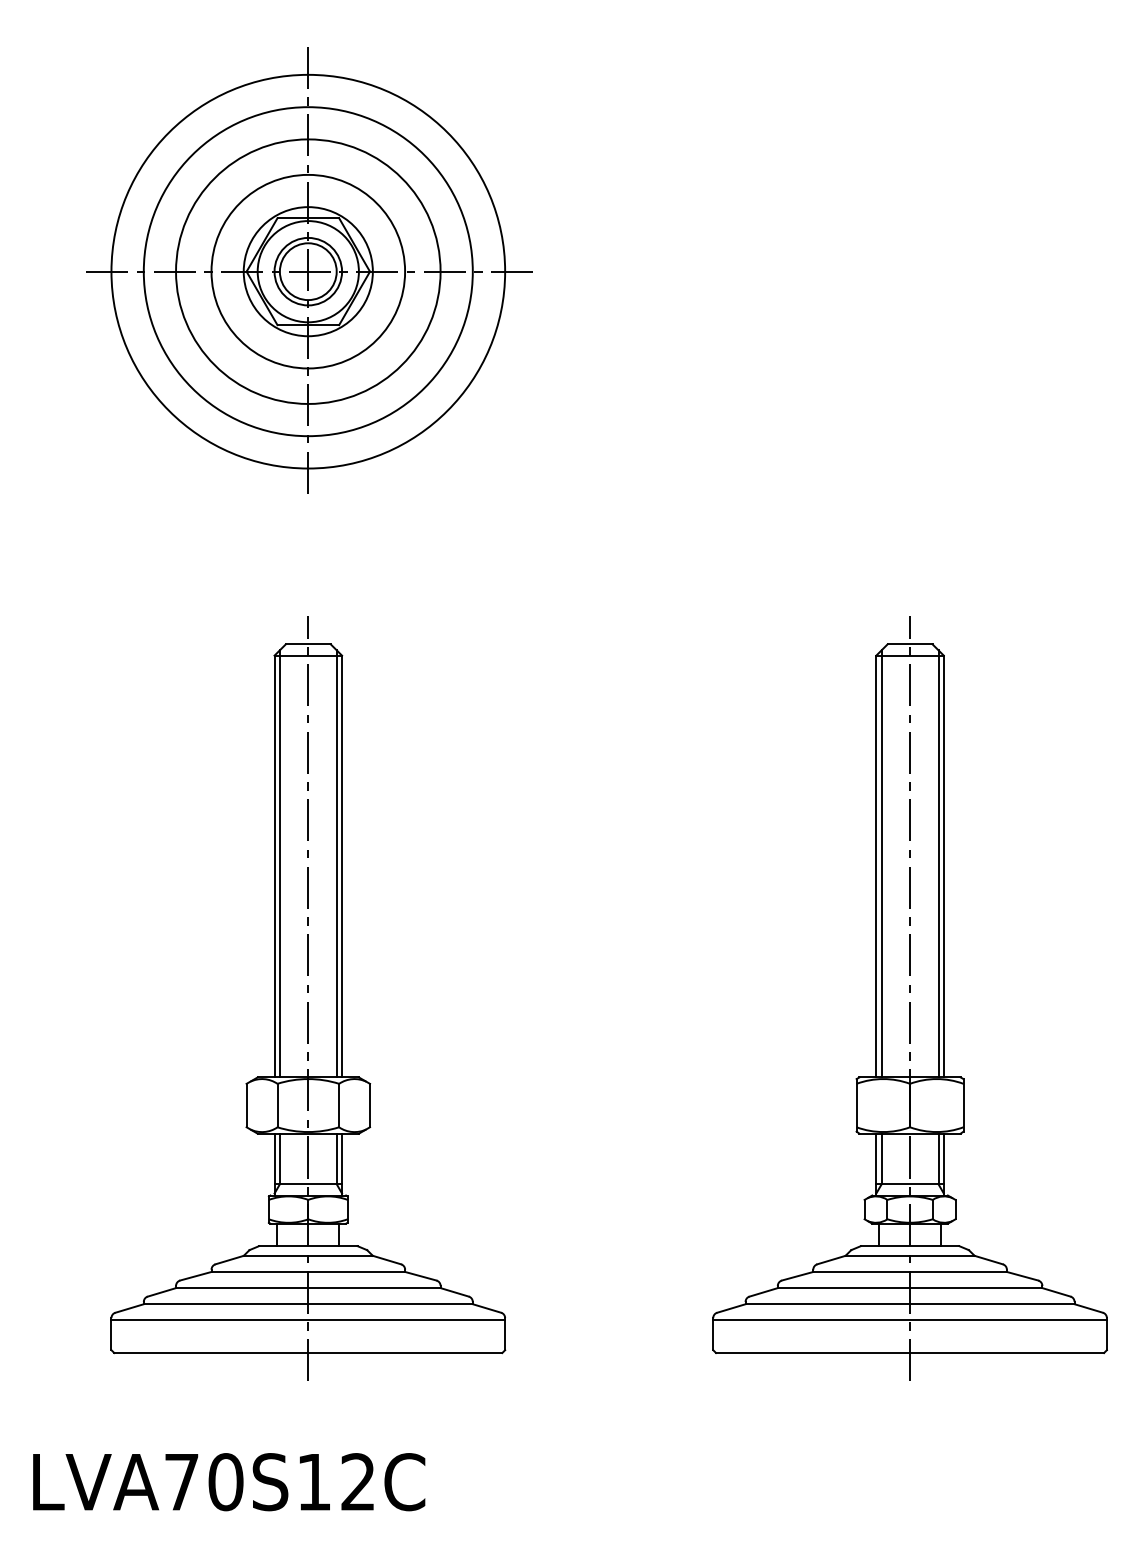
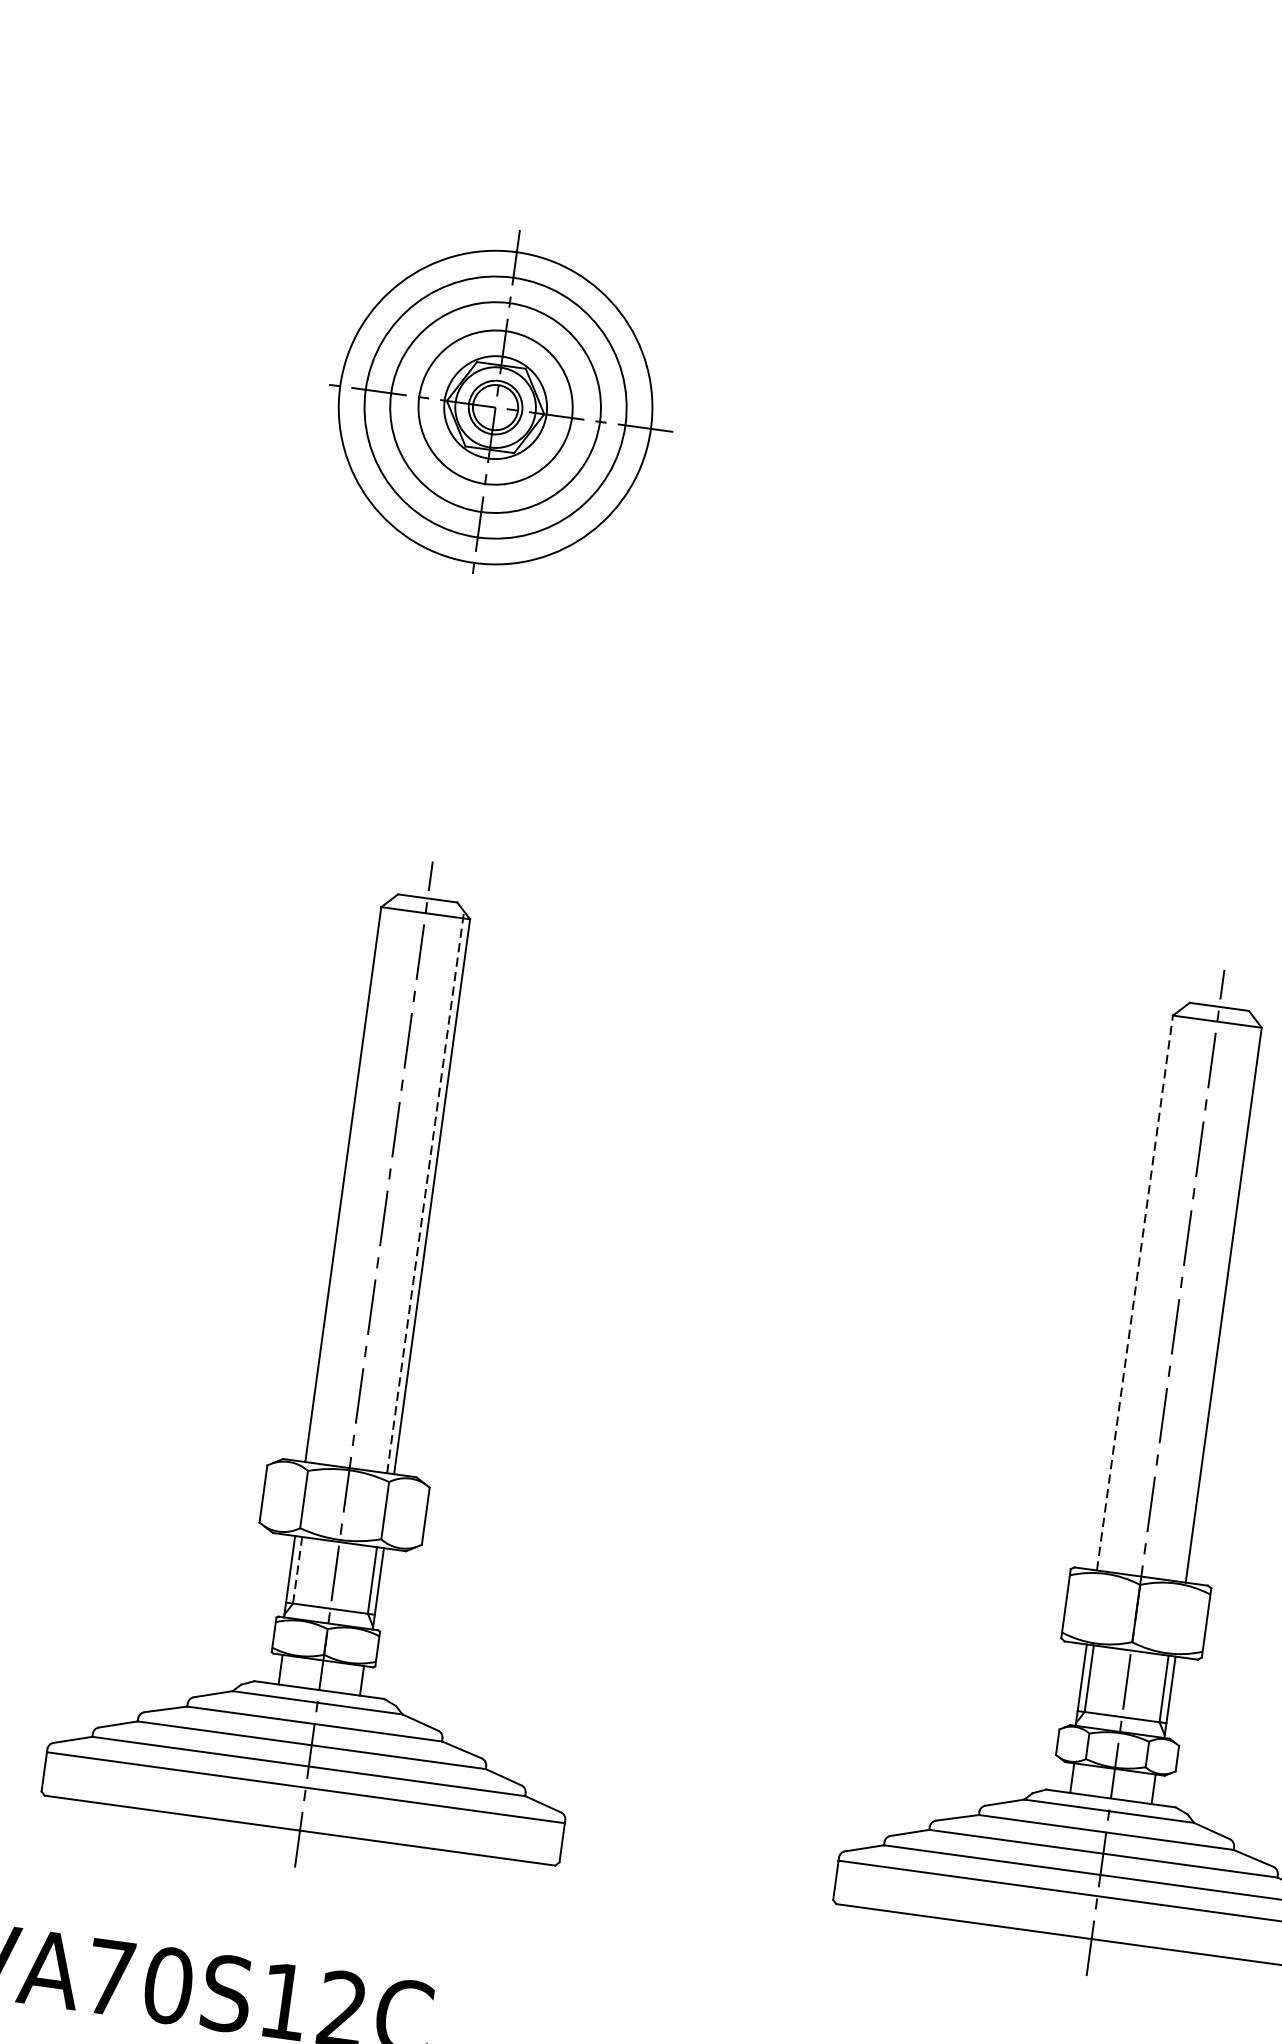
part: (309, 270) -> (496, 406), size x0.6
line: (279, 863) -> (350, 1181), removed
line: (336, 863) -> (425, 1191), solid -> dashed
line: (881, 863) -> (1142, 1289), removed
line: (938, 863) -> (1217, 1300), removed
line: (876, 866) -> (1135, 1293), solid -> dashed
line: (279, 1158) -> (297, 1569), solid -> dashed

